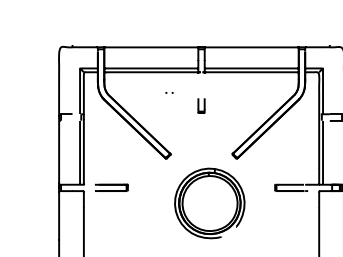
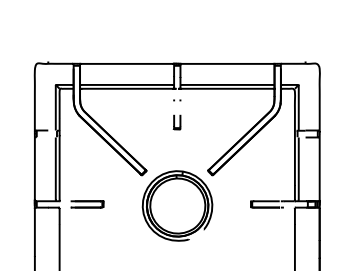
part: (169, 92) -> (177, 100), moved
part: (209, 202) -> (177, 205), moved

